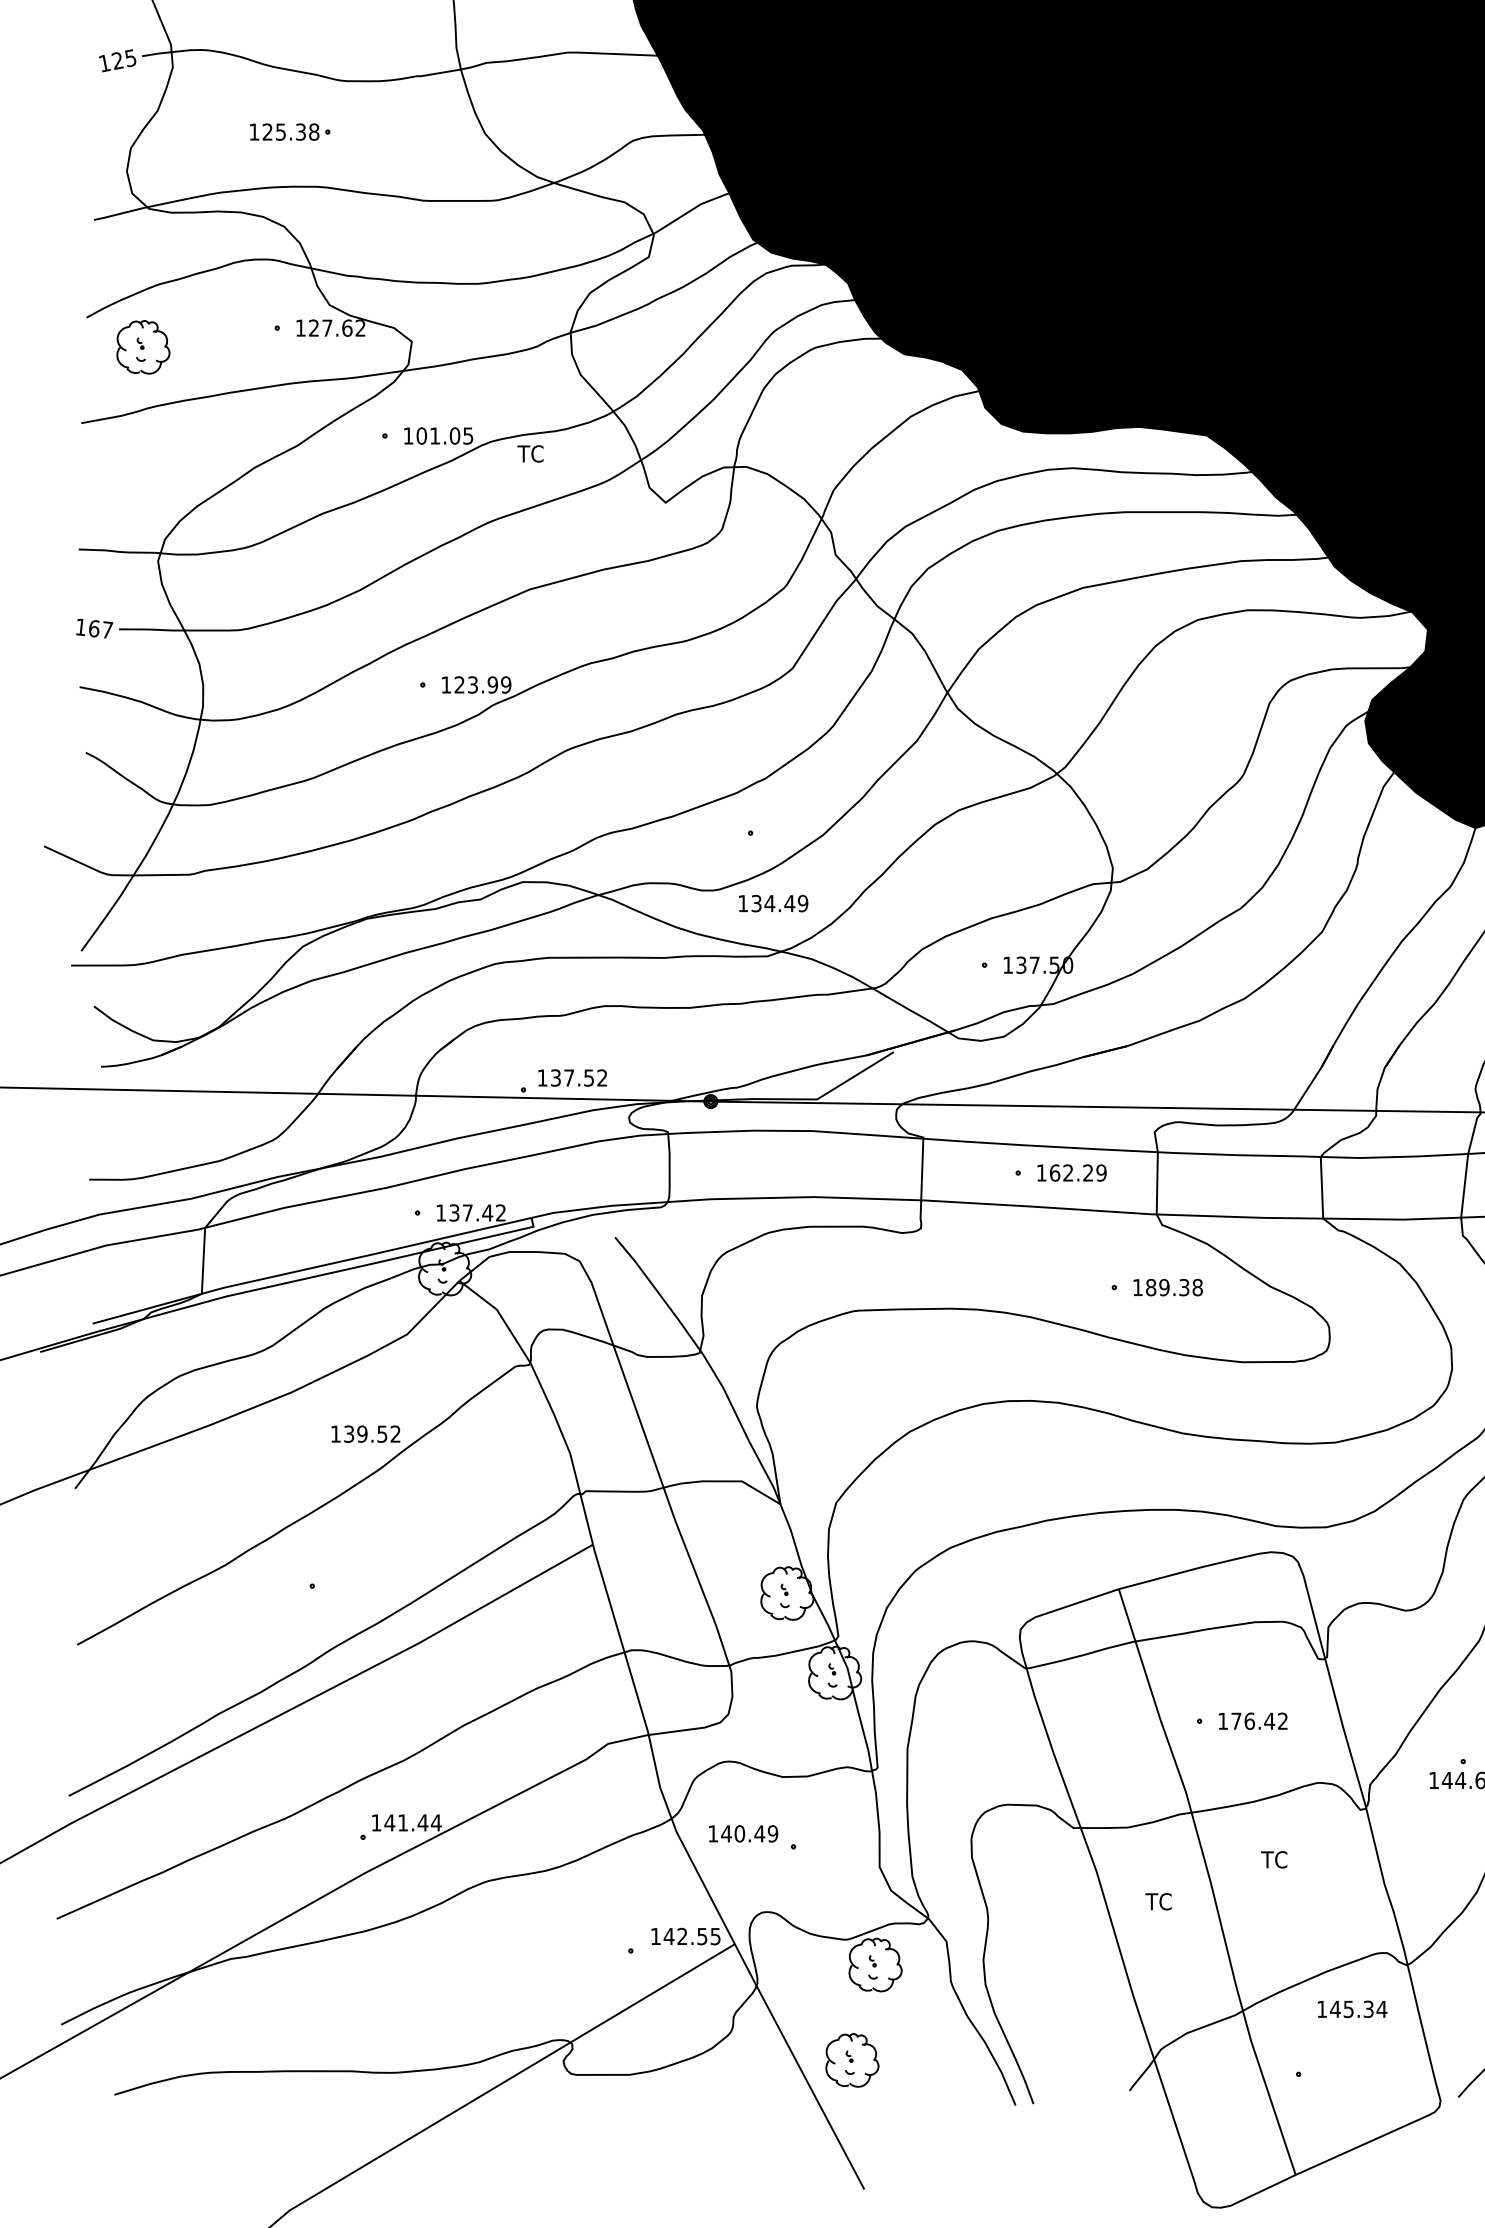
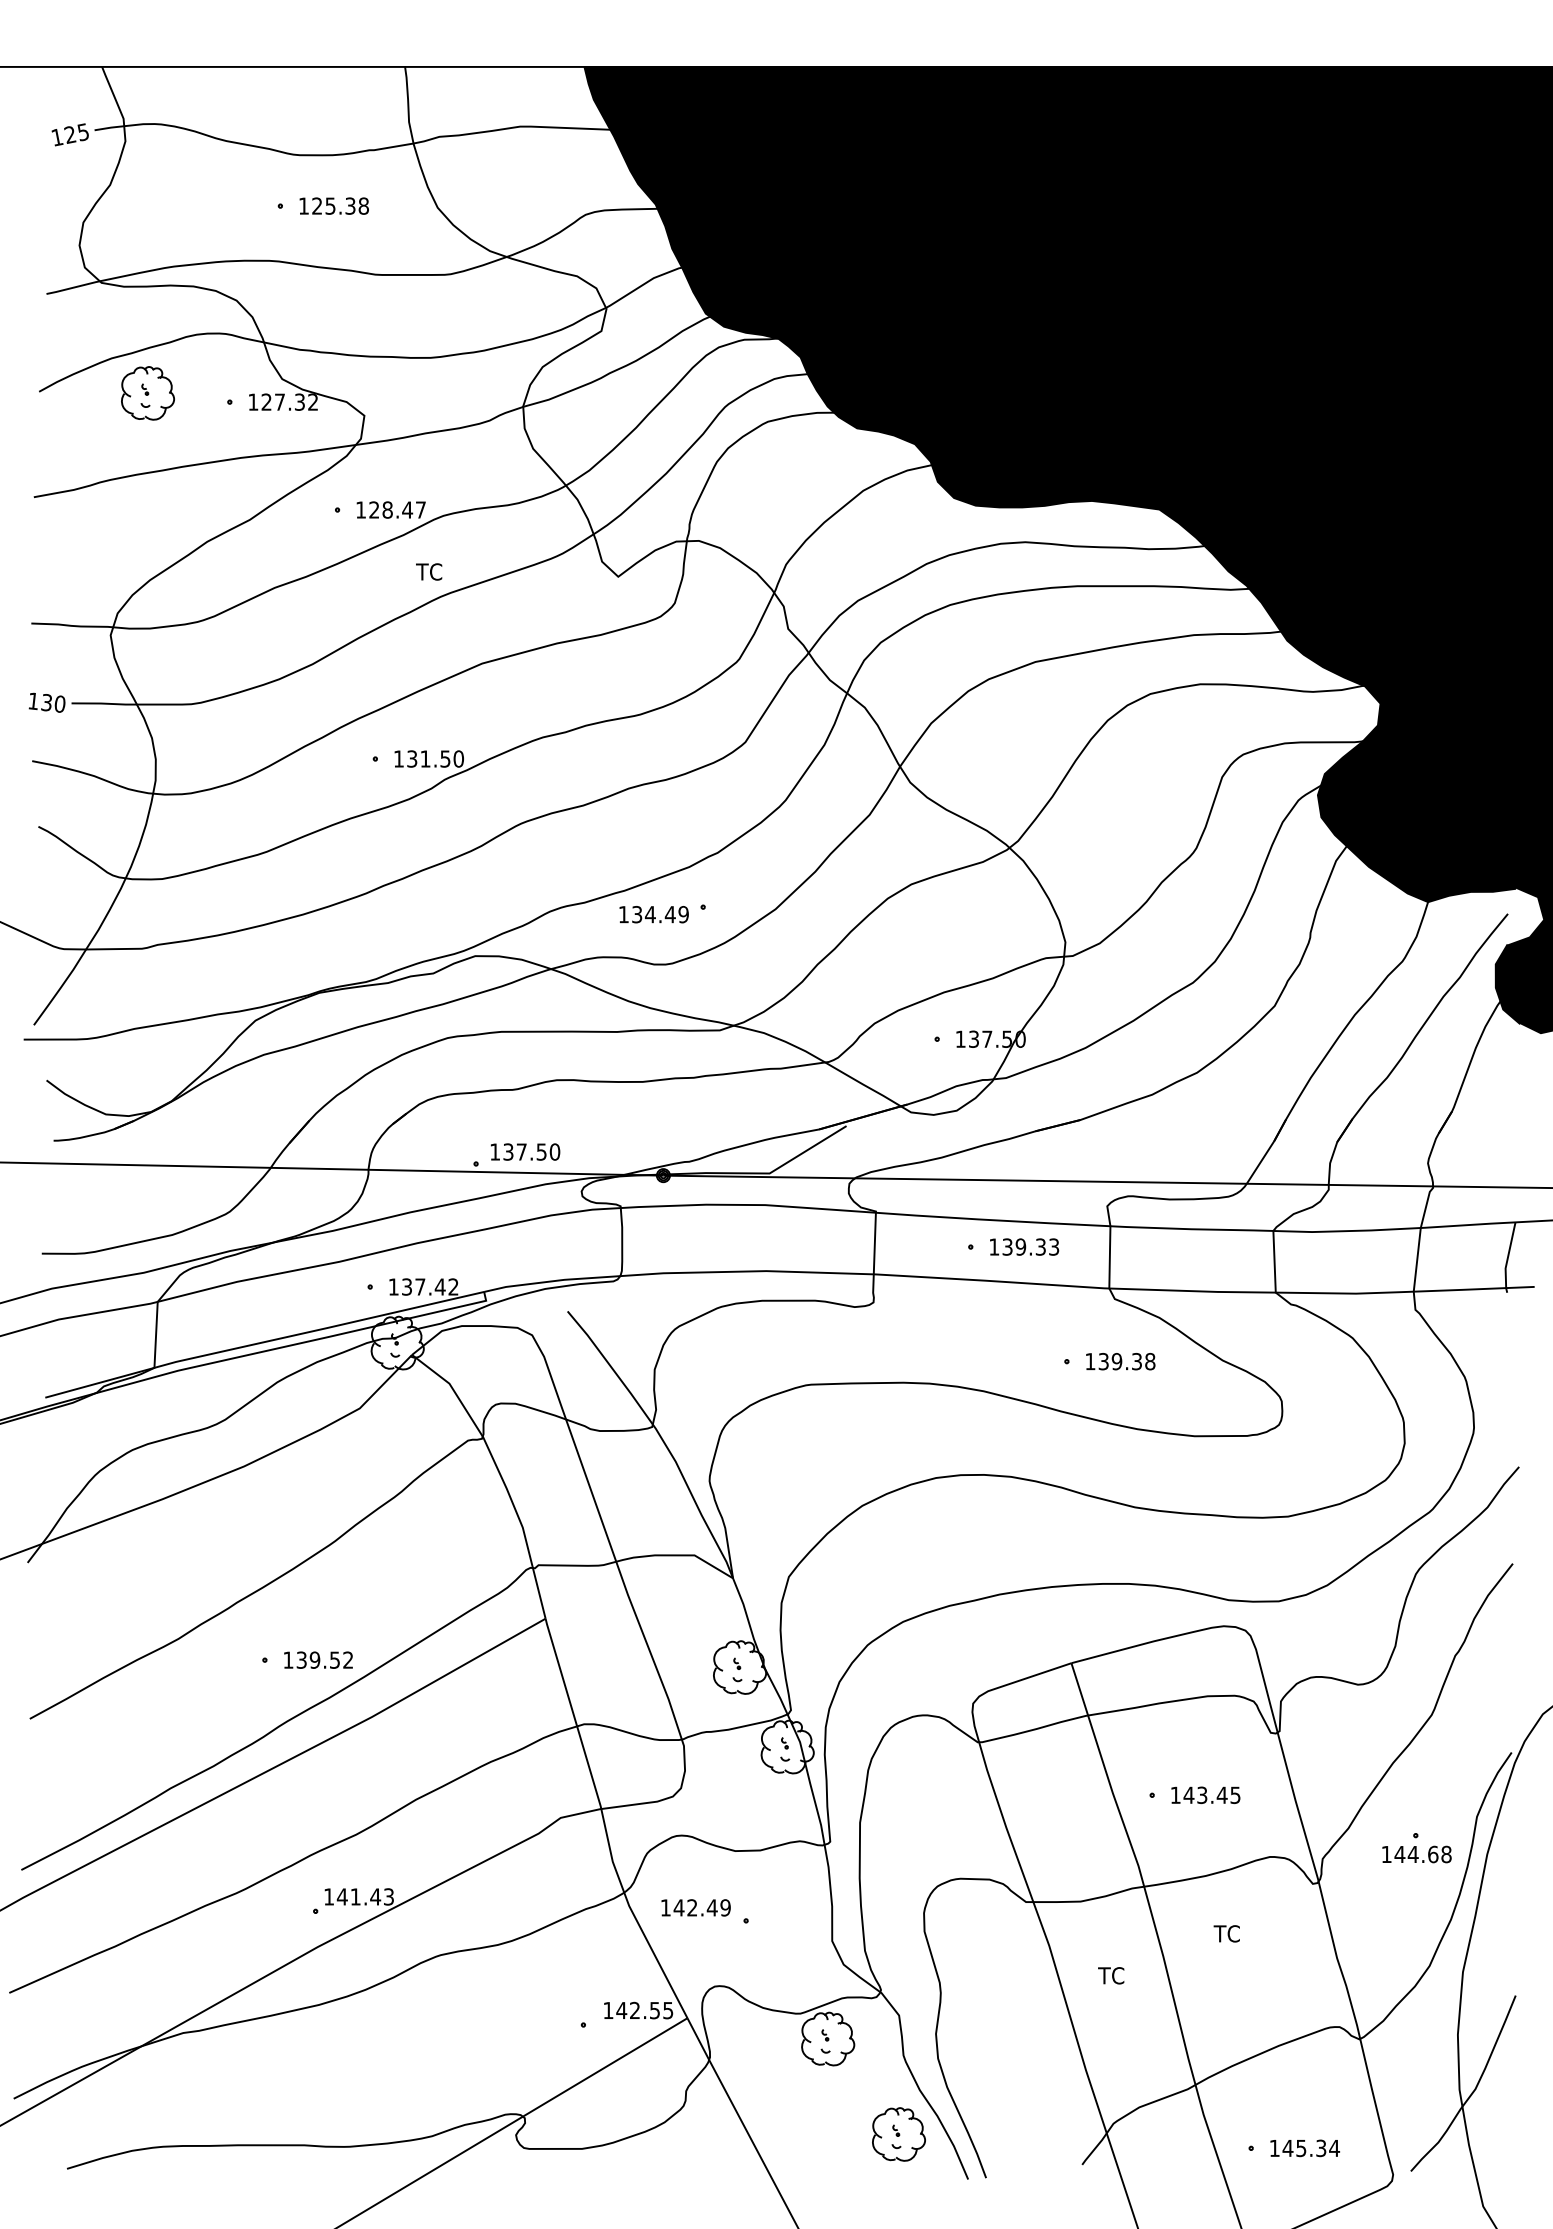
text: (283, 131) -> (333, 205), moved
text: (346, 327) -> (299, 401), 127.62 -> 127.32
part: (142, 347) -> (147, 393), moved
text: (444, 435) -> (397, 509), 101.05 -> 128.47
text: (530, 453) -> (429, 571), moved
text: (100, 629) -> (53, 703), 167 -> 130
text: (482, 684) -> (435, 758), 123.99 -> 131.50
text: (772, 903) -> (653, 914), moved
text: (601, 1077) -> (554, 1151), 137.52 -> 137.50
text: (1077, 1172) -> (1030, 1246), 162.29 -> 139.33
text: (1150, 1287) -> (1103, 1361), 189.38 -> 139.38
text: (365, 1433) -> (318, 1659), moved
text: (1258, 1721) -> (1211, 1795), 176.42 -> 143.45
text: (435, 1822) -> (388, 1896), 141.44 -> 141.43
text: (739, 1833) -> (692, 1907), 140.49 -> 142.49
text: (1351, 2009) -> (1304, 2148), moved
part: (851, 2060) -> (898, 2134), moved

